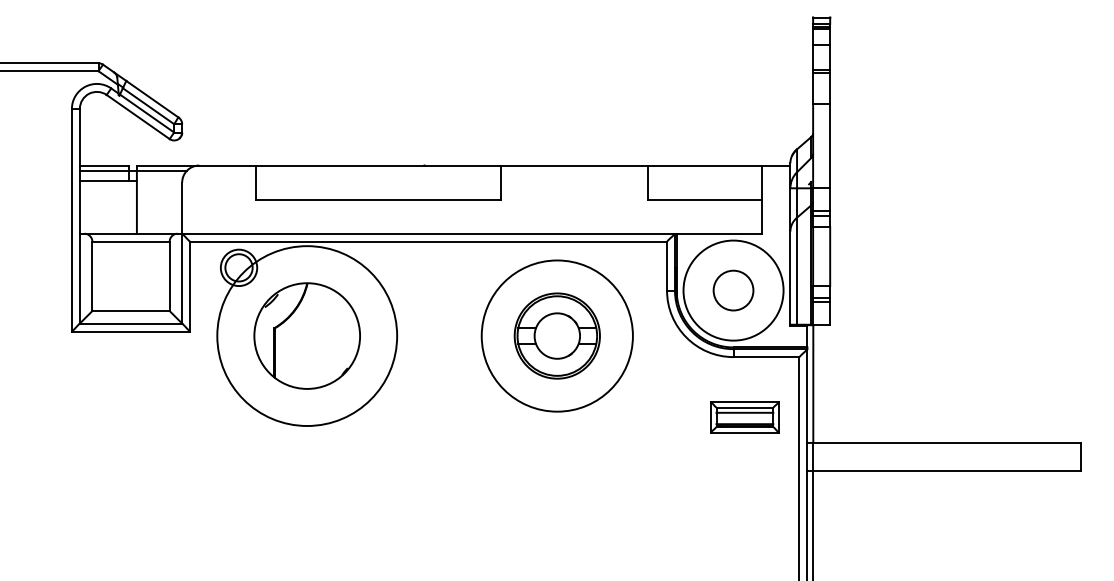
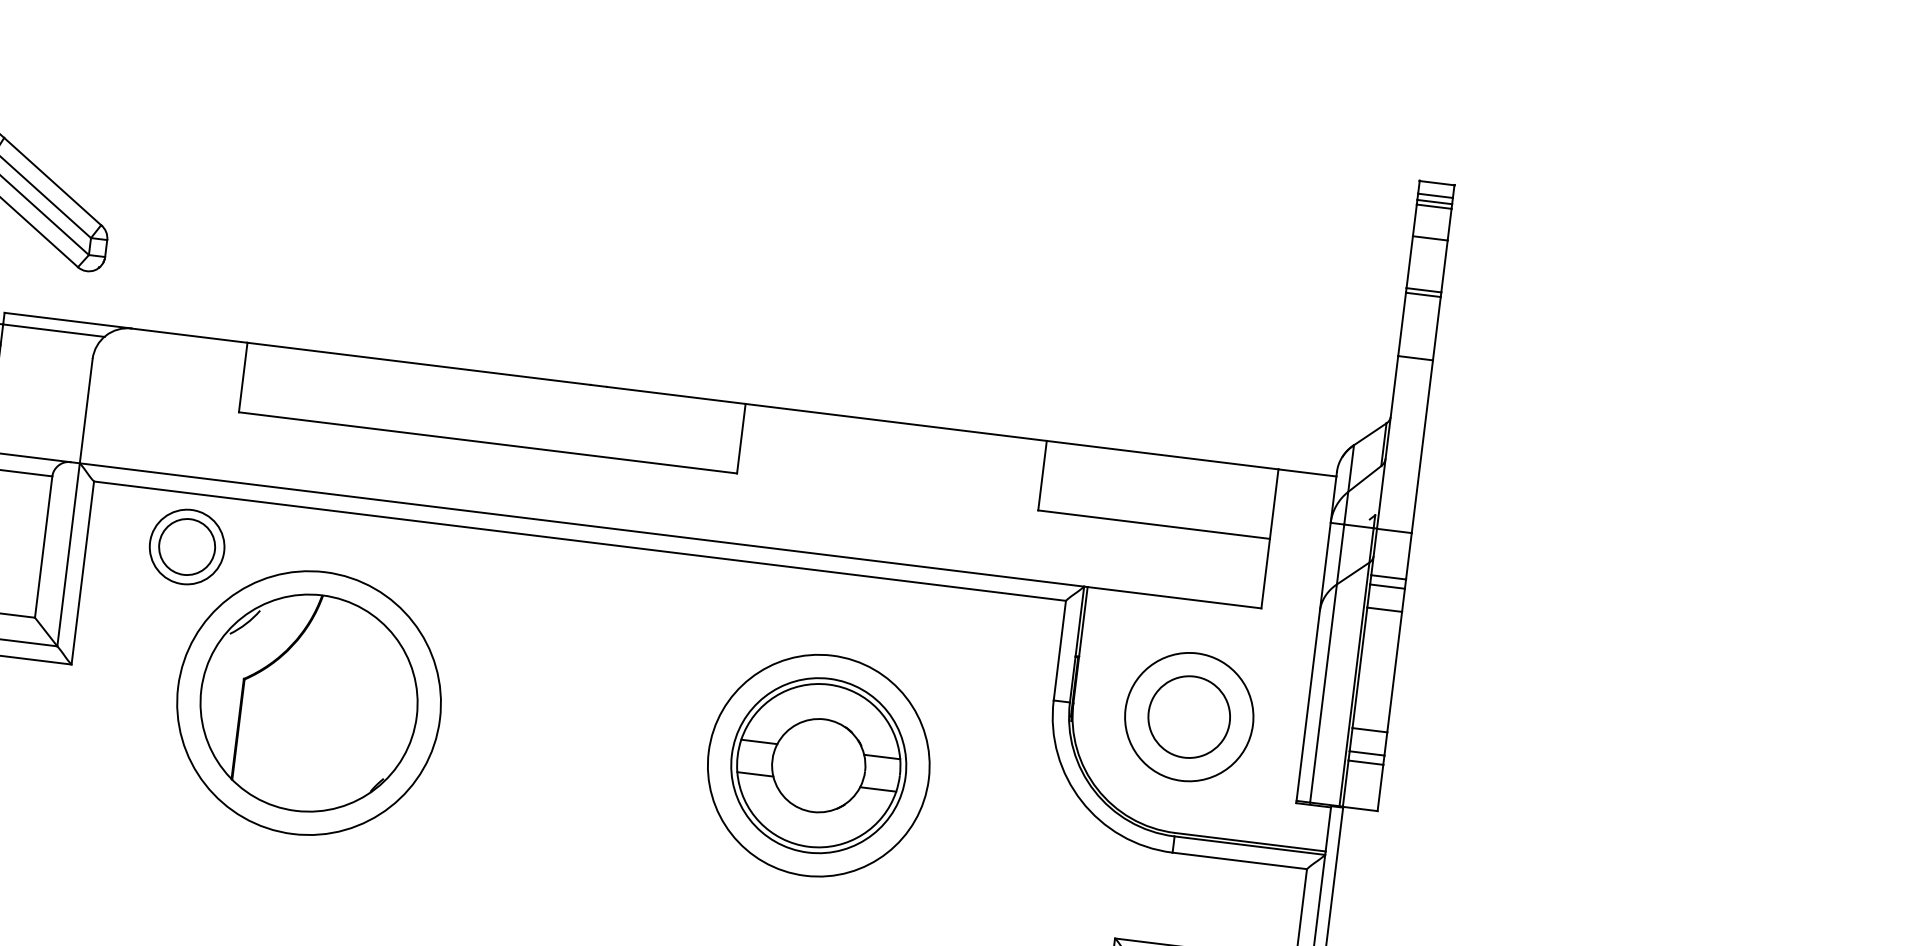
circle: (733, 290) -> (1189, 716), size x0.62
circle: (307, 335) -> (309, 702), size x0.71
circle: (557, 336) -> (819, 766), size x0.71

